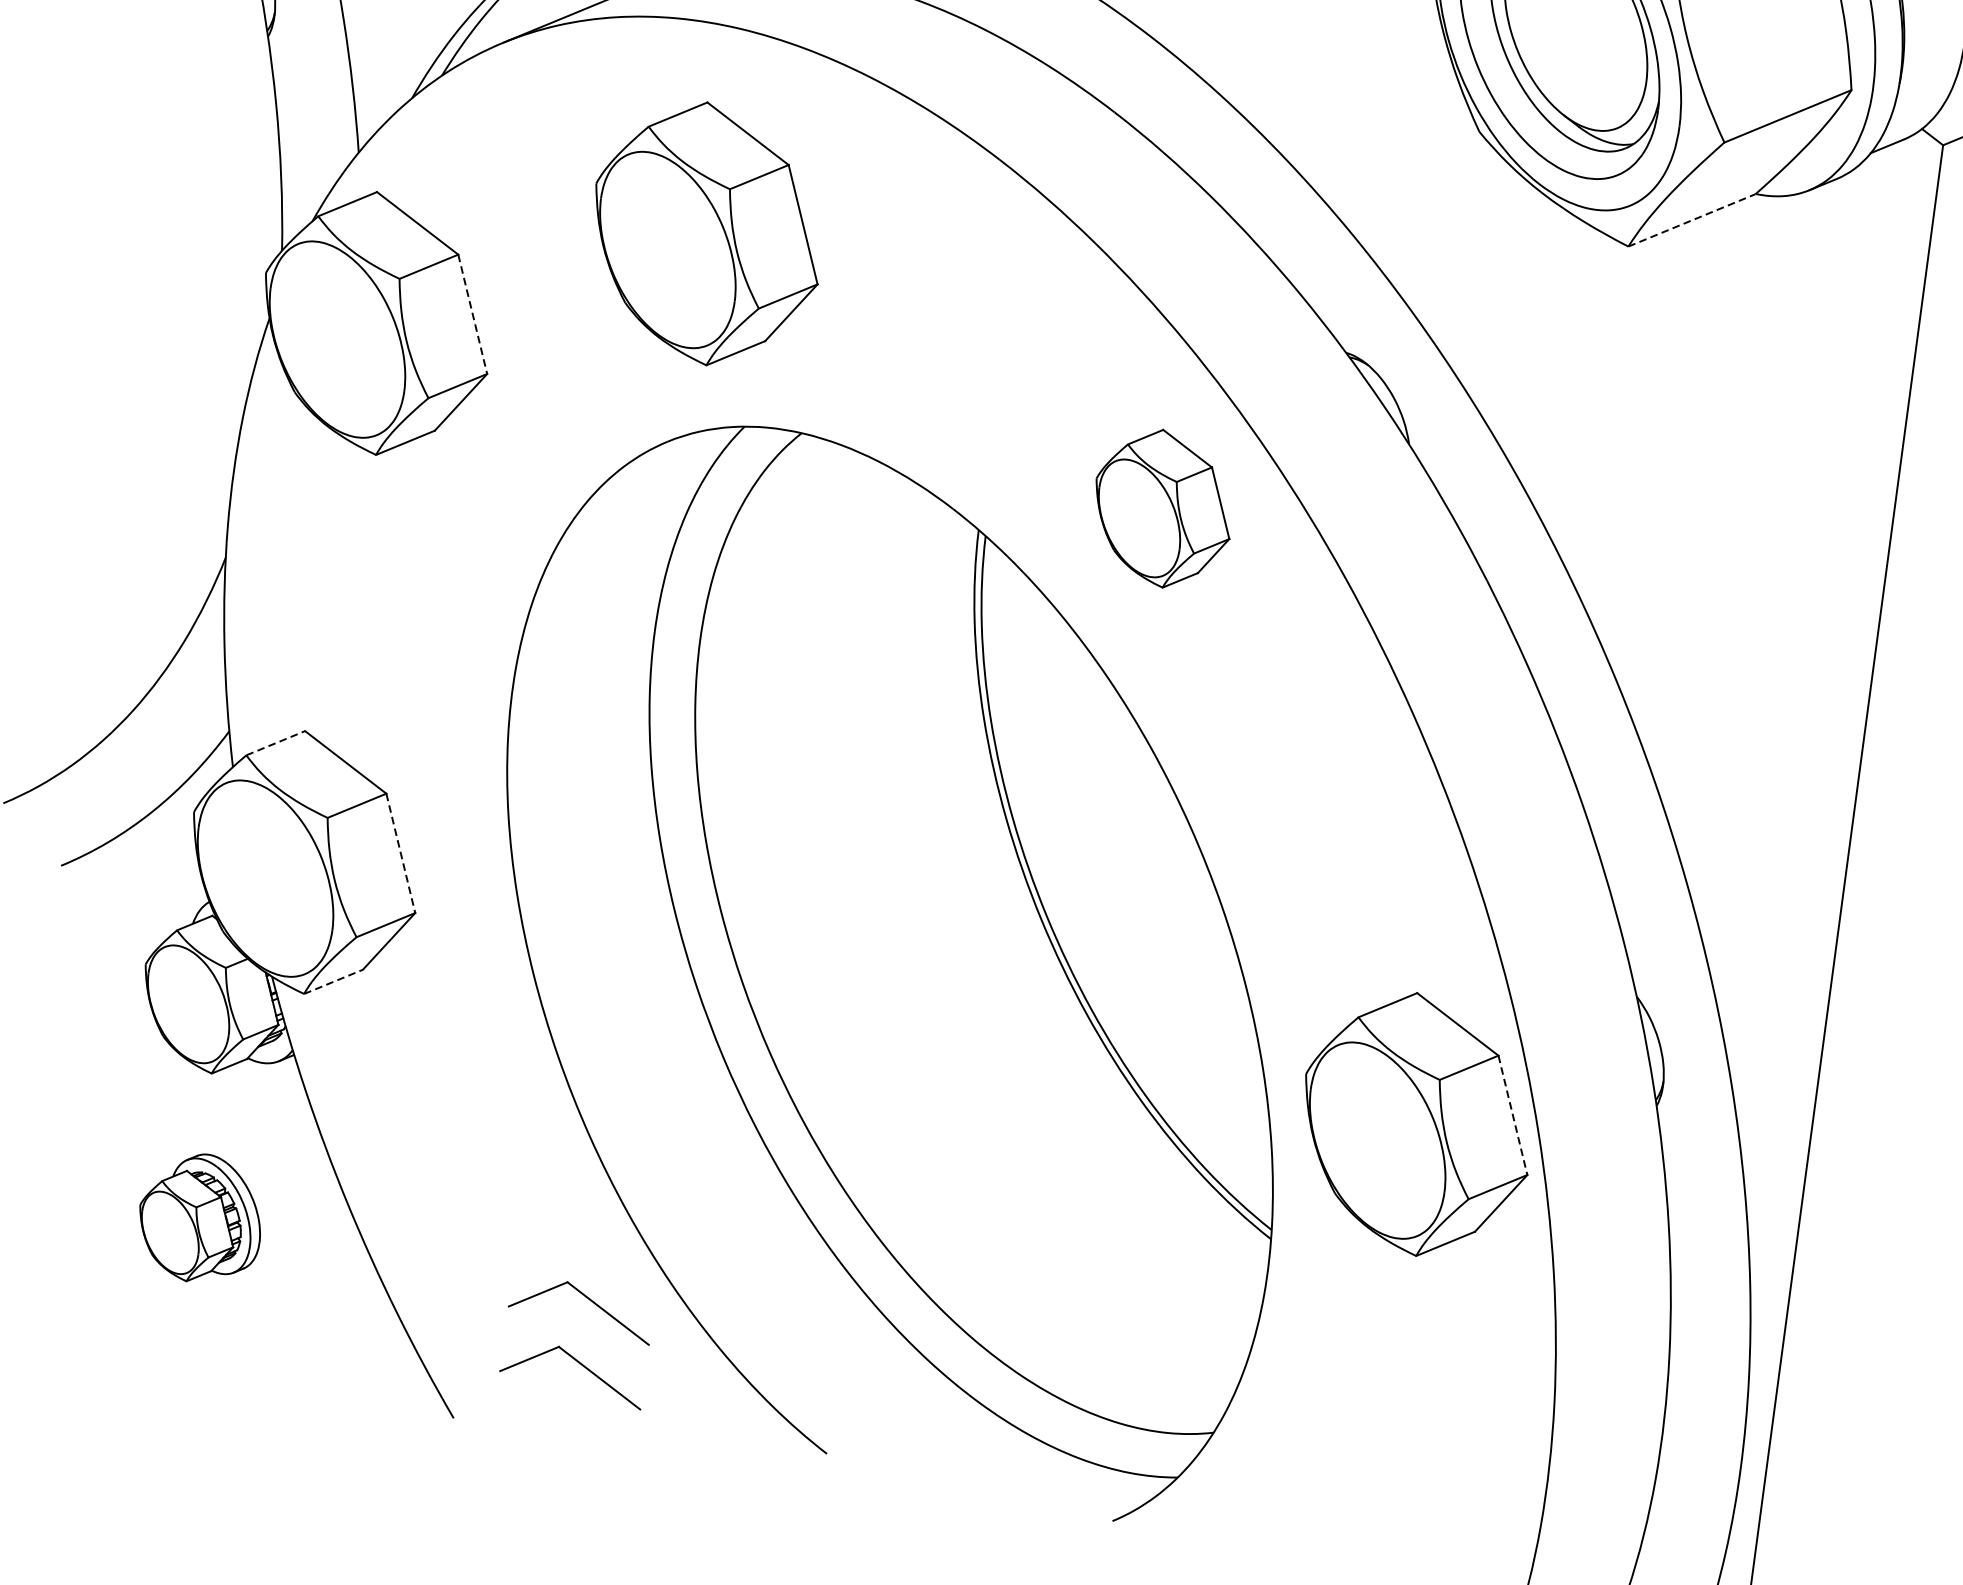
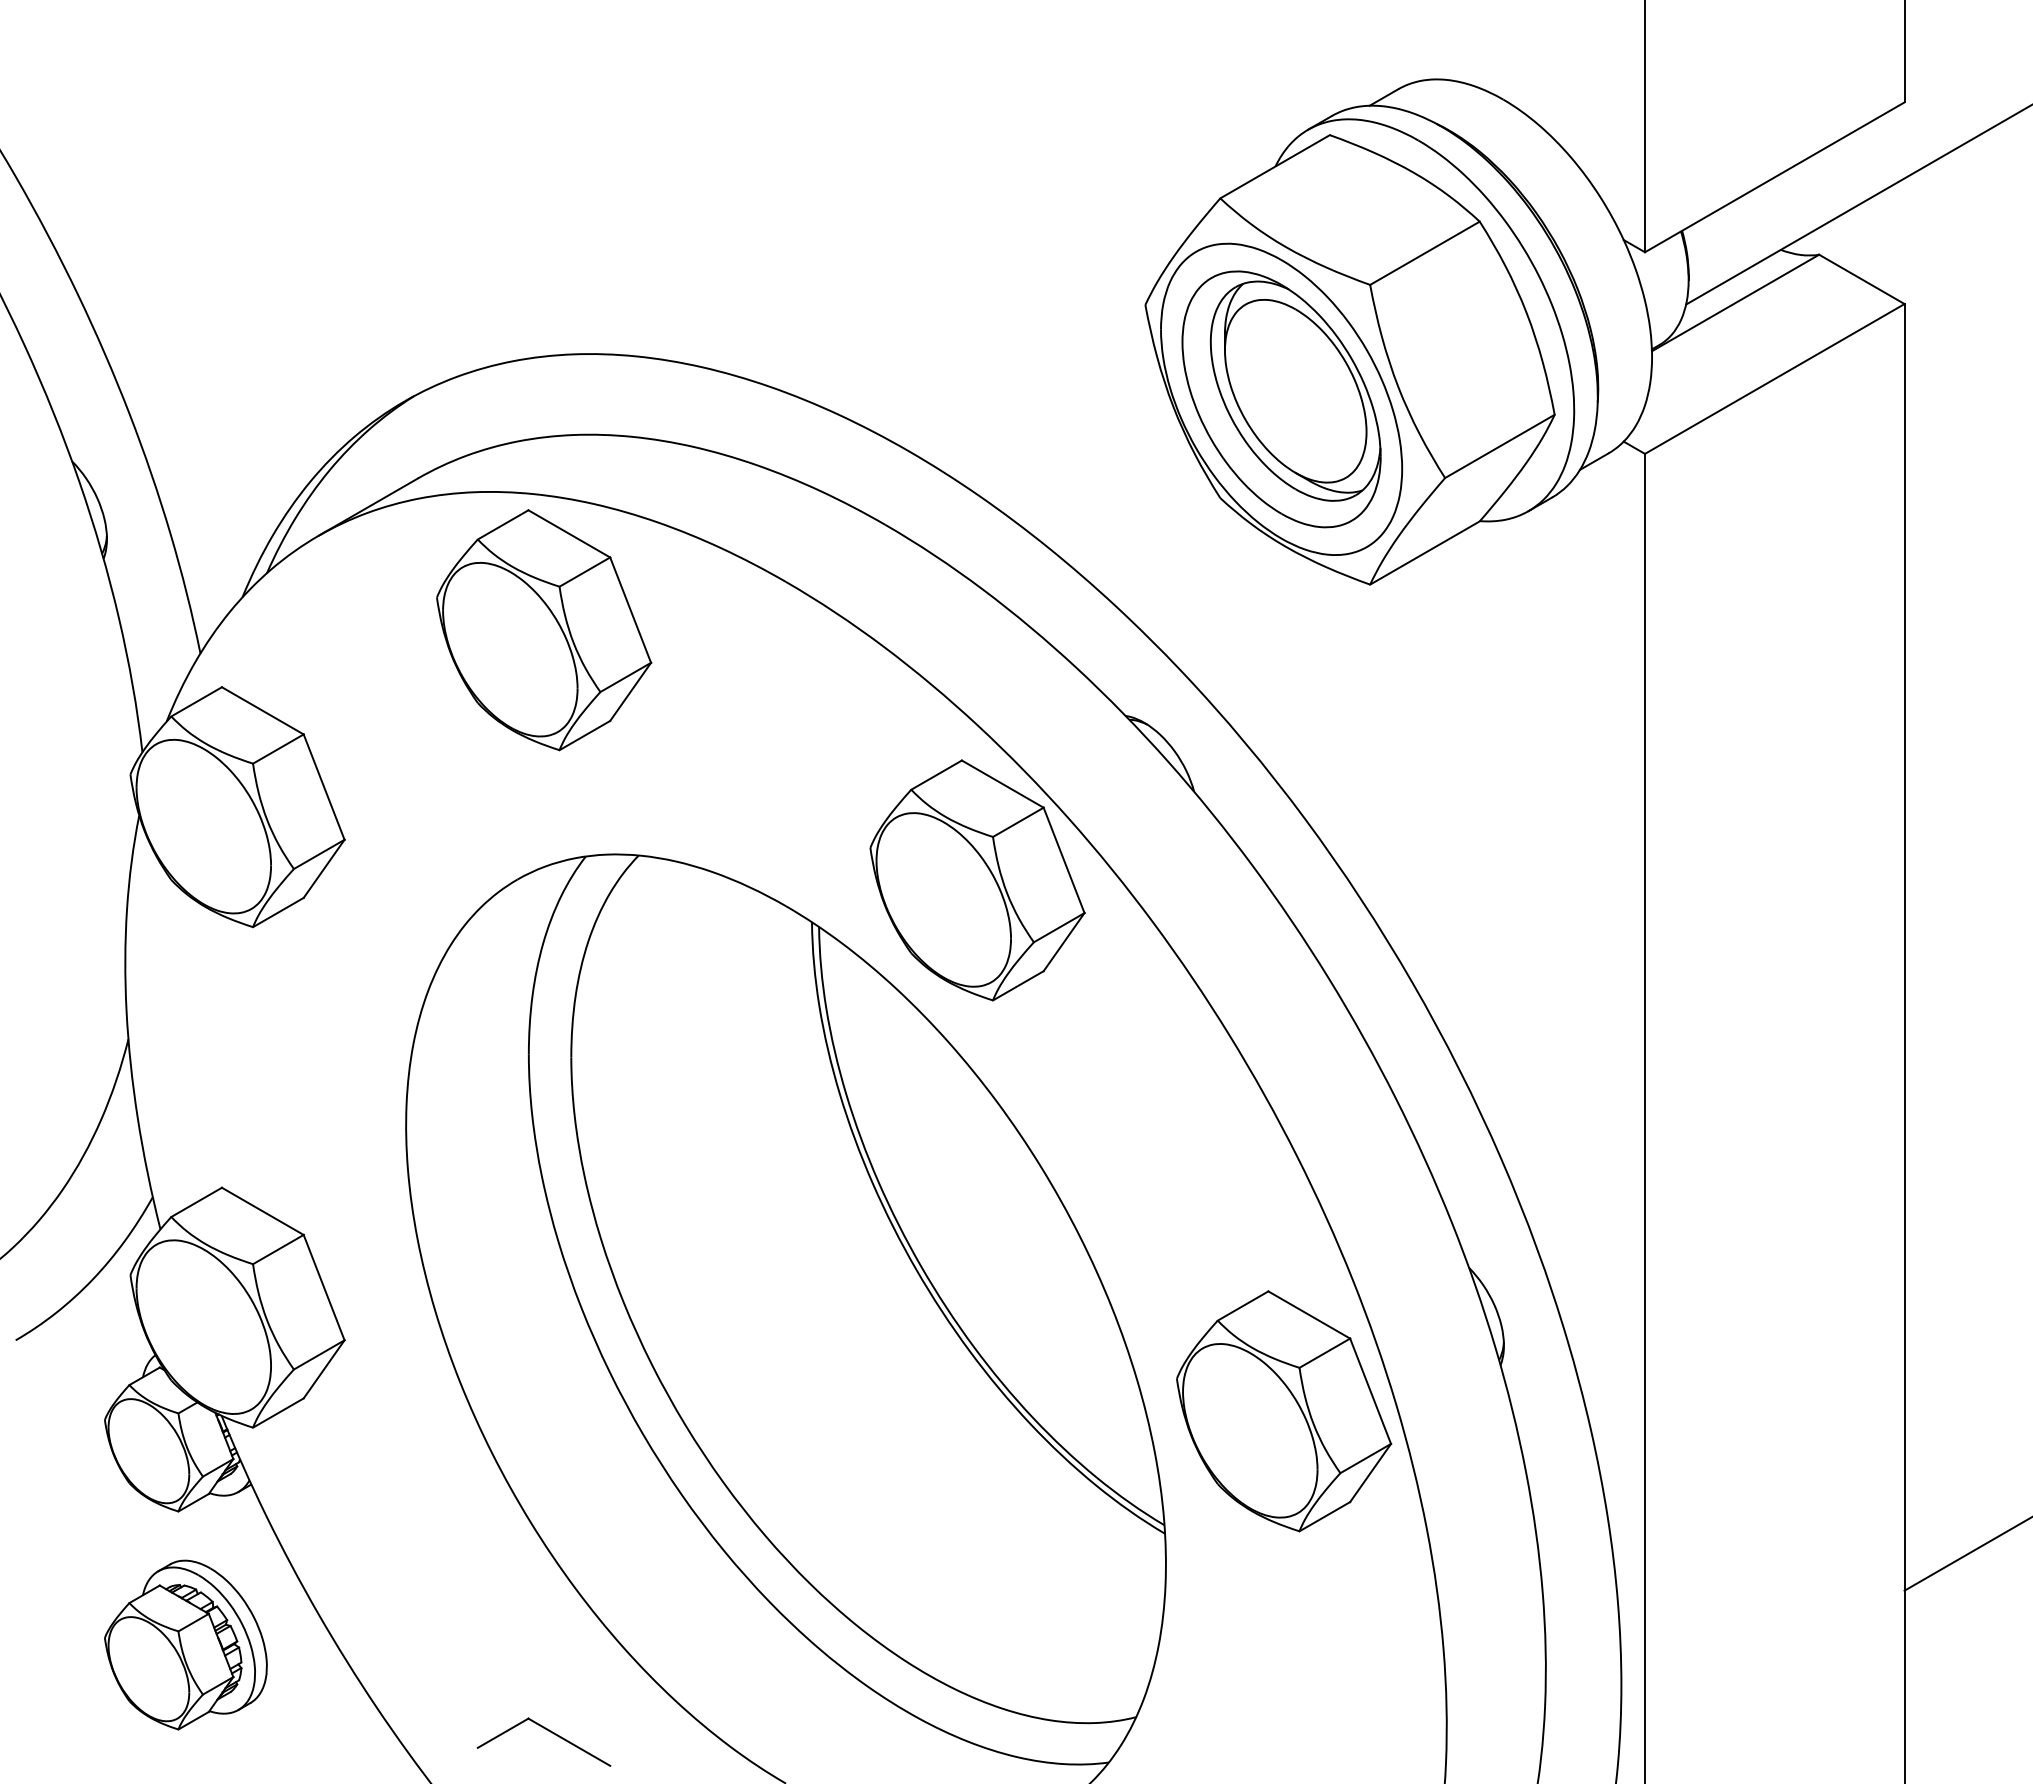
line: (1692, 219) -> (1425, 552), dashed -> solid
part: (707, 234) -> (544, 630), moved
line: (473, 314) -> (324, 787), dashed -> solid
part: (1162, 508) -> (977, 880), size x1.67
line: (276, 743) -> (197, 1202), dashed -> solid
line: (401, 854) -> (324, 1288), dashed -> solid
line: (333, 981) -> (278, 1412), dashed -> solid
line: (1512, 1115) -> (1370, 1391), dashed -> solid
part: (200, 1217) -> (185, 1644), size x1.43
part: (587, 1299) -> (548, 1671), removed

